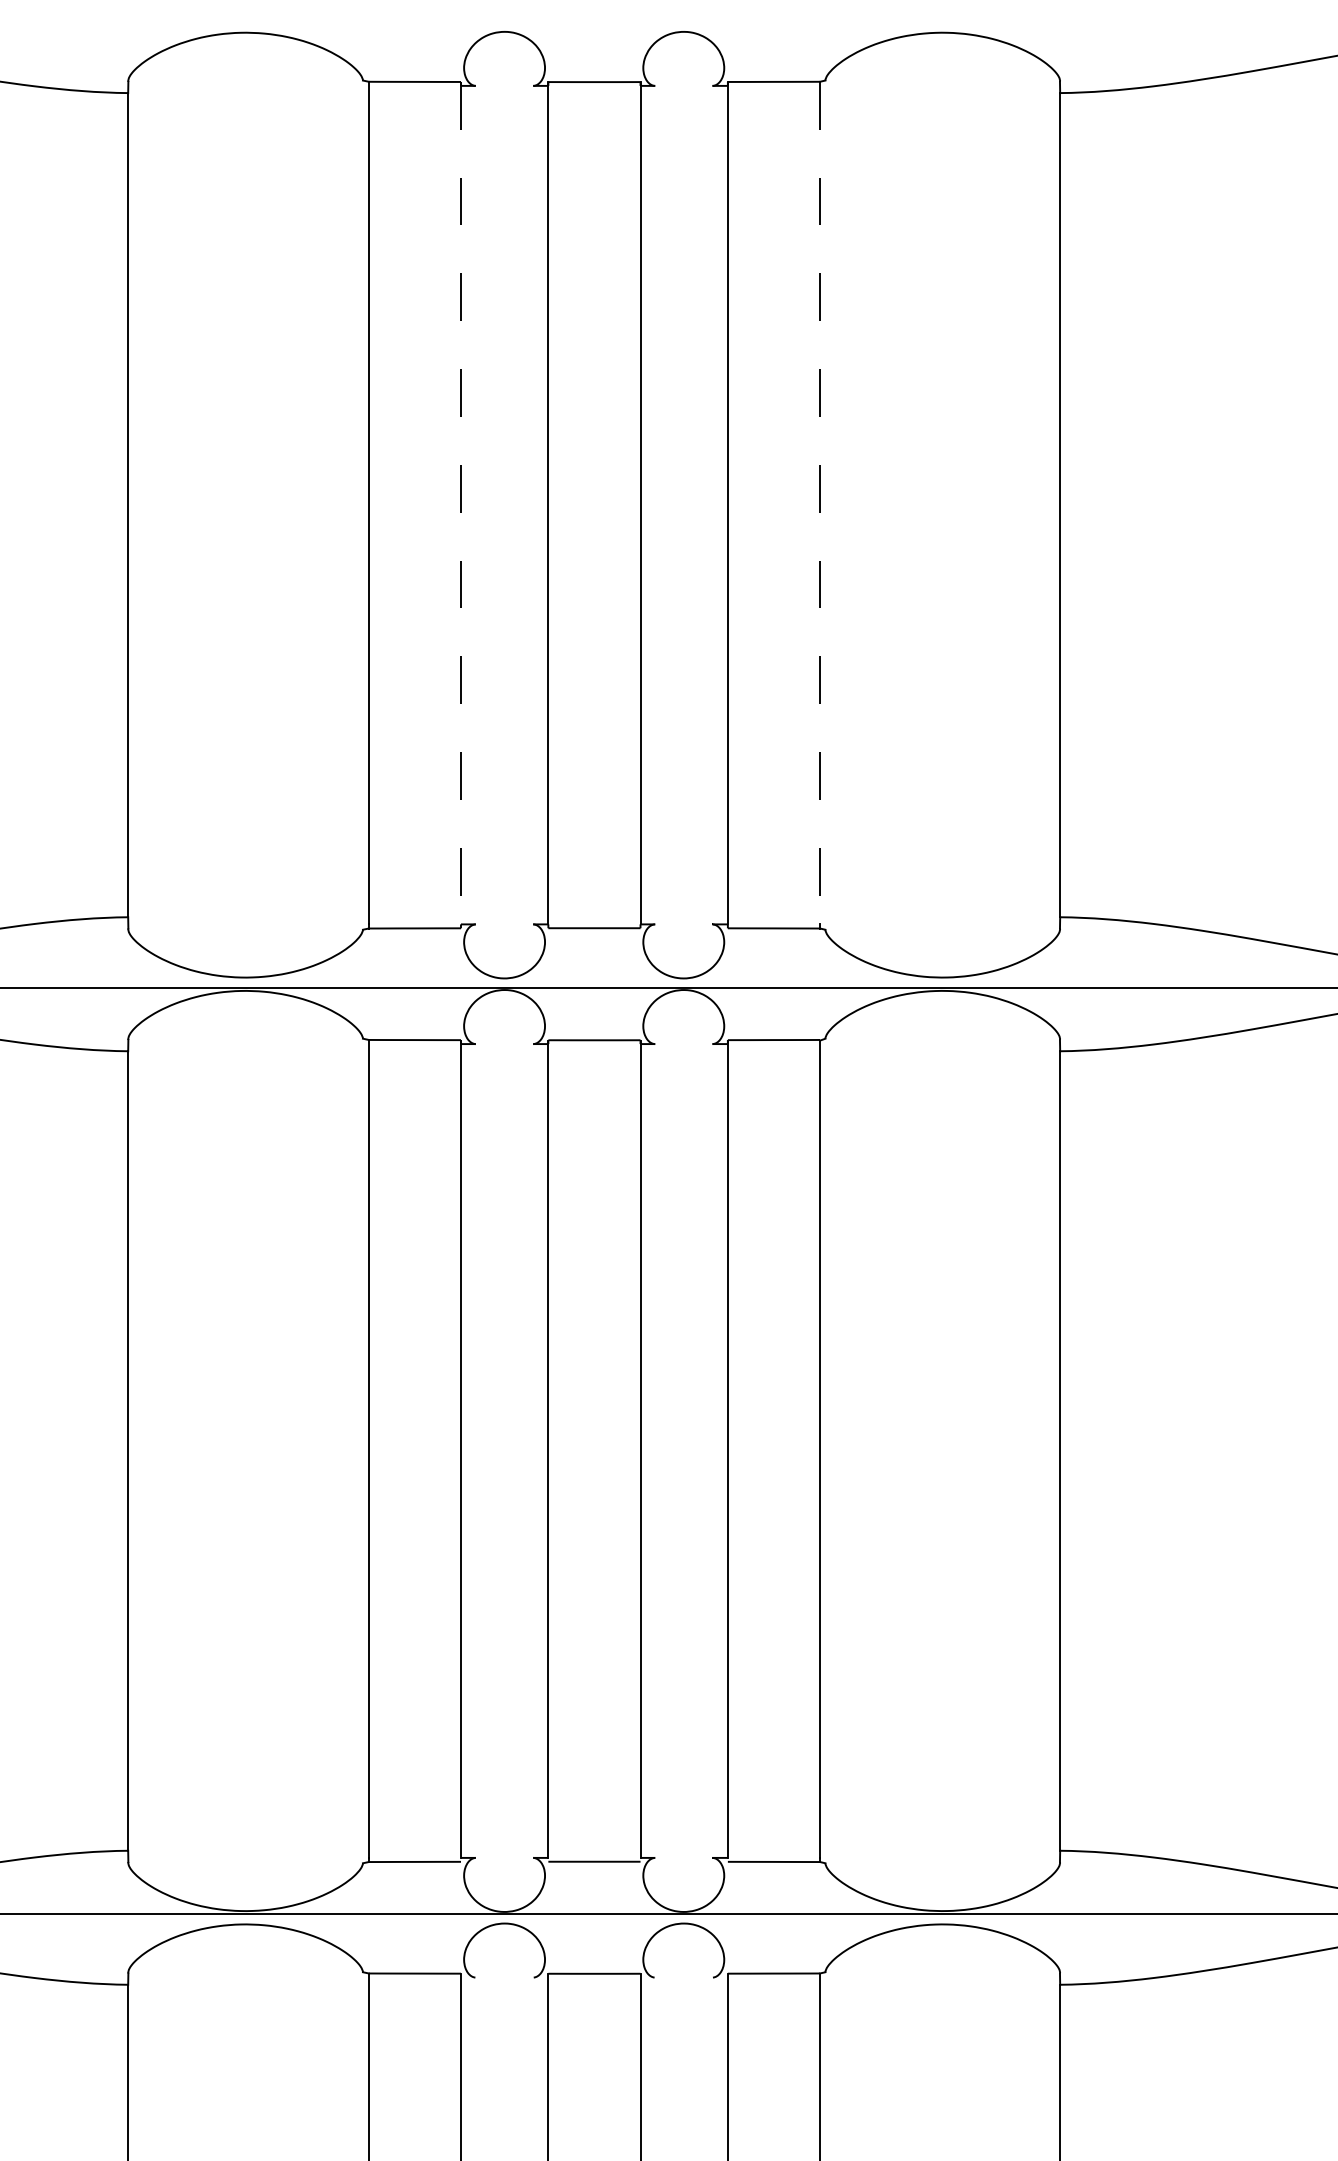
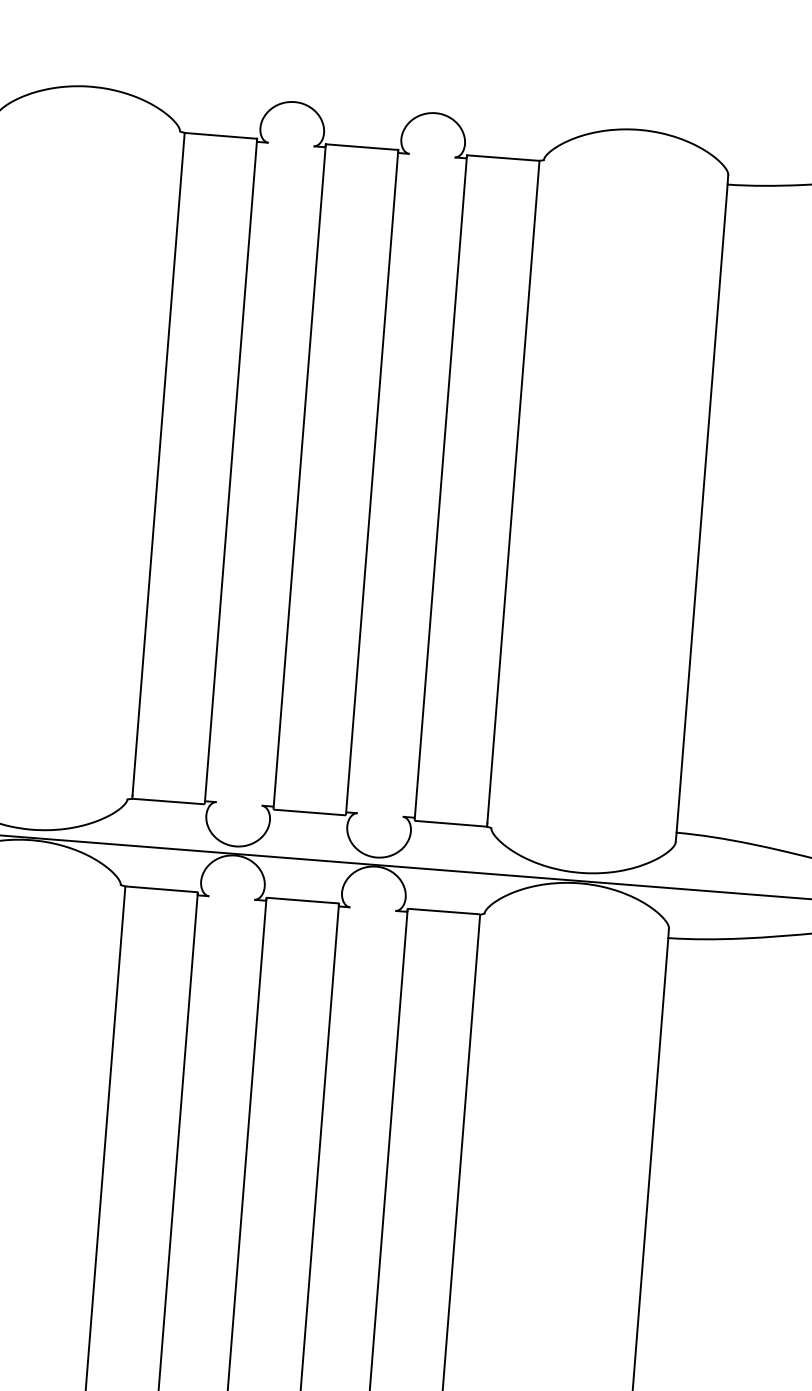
line: (460, 503) -> (230, 470), dashed -> solid
line: (820, 503) -> (513, 492), dashed -> solid

